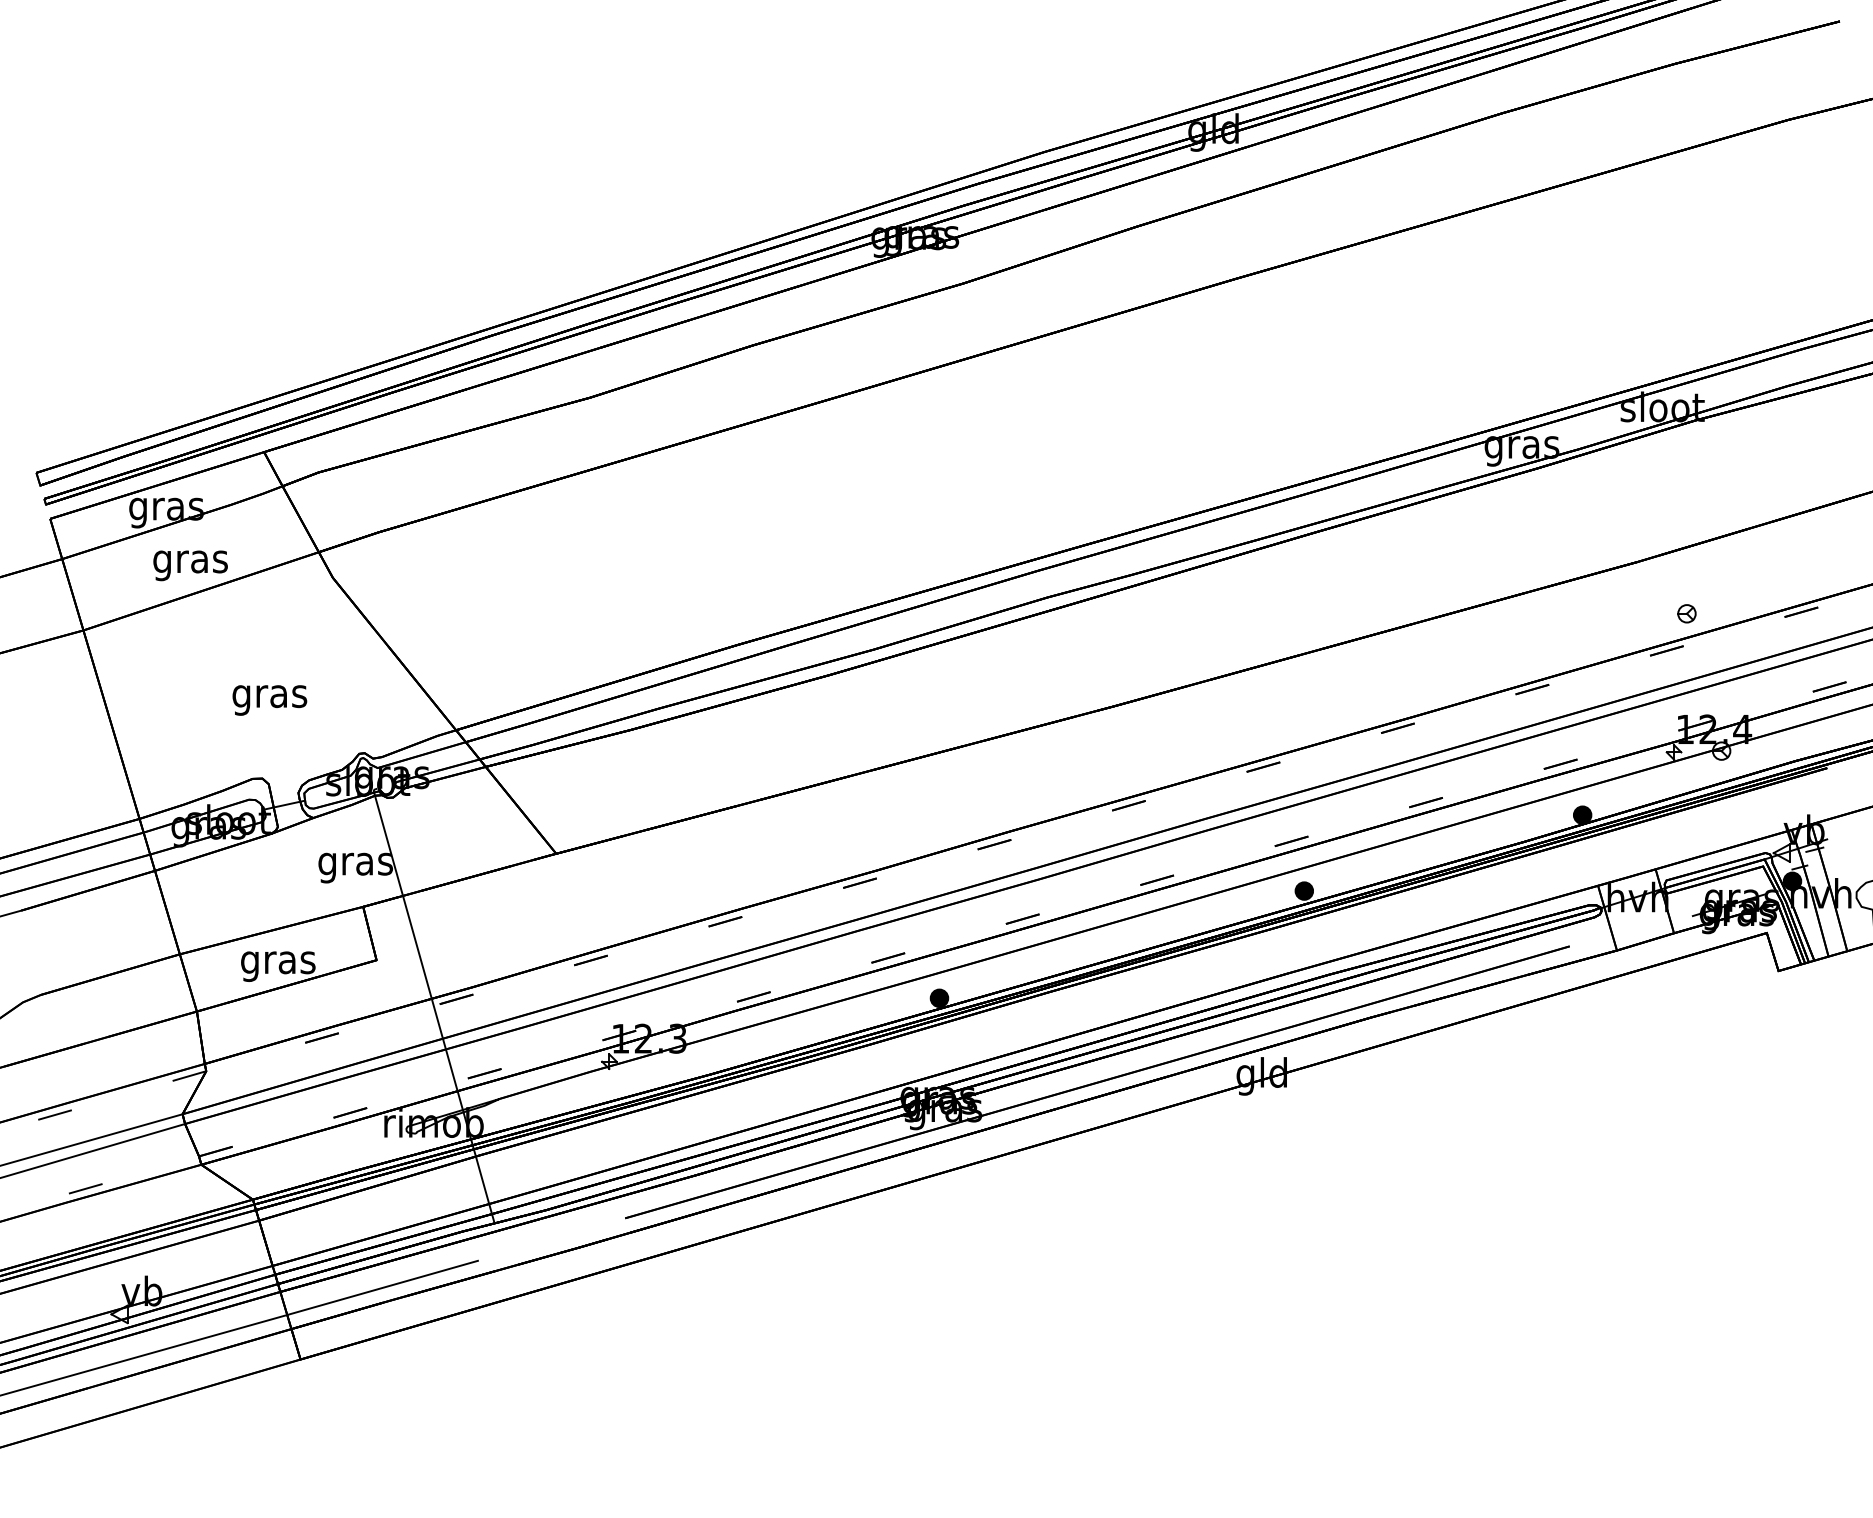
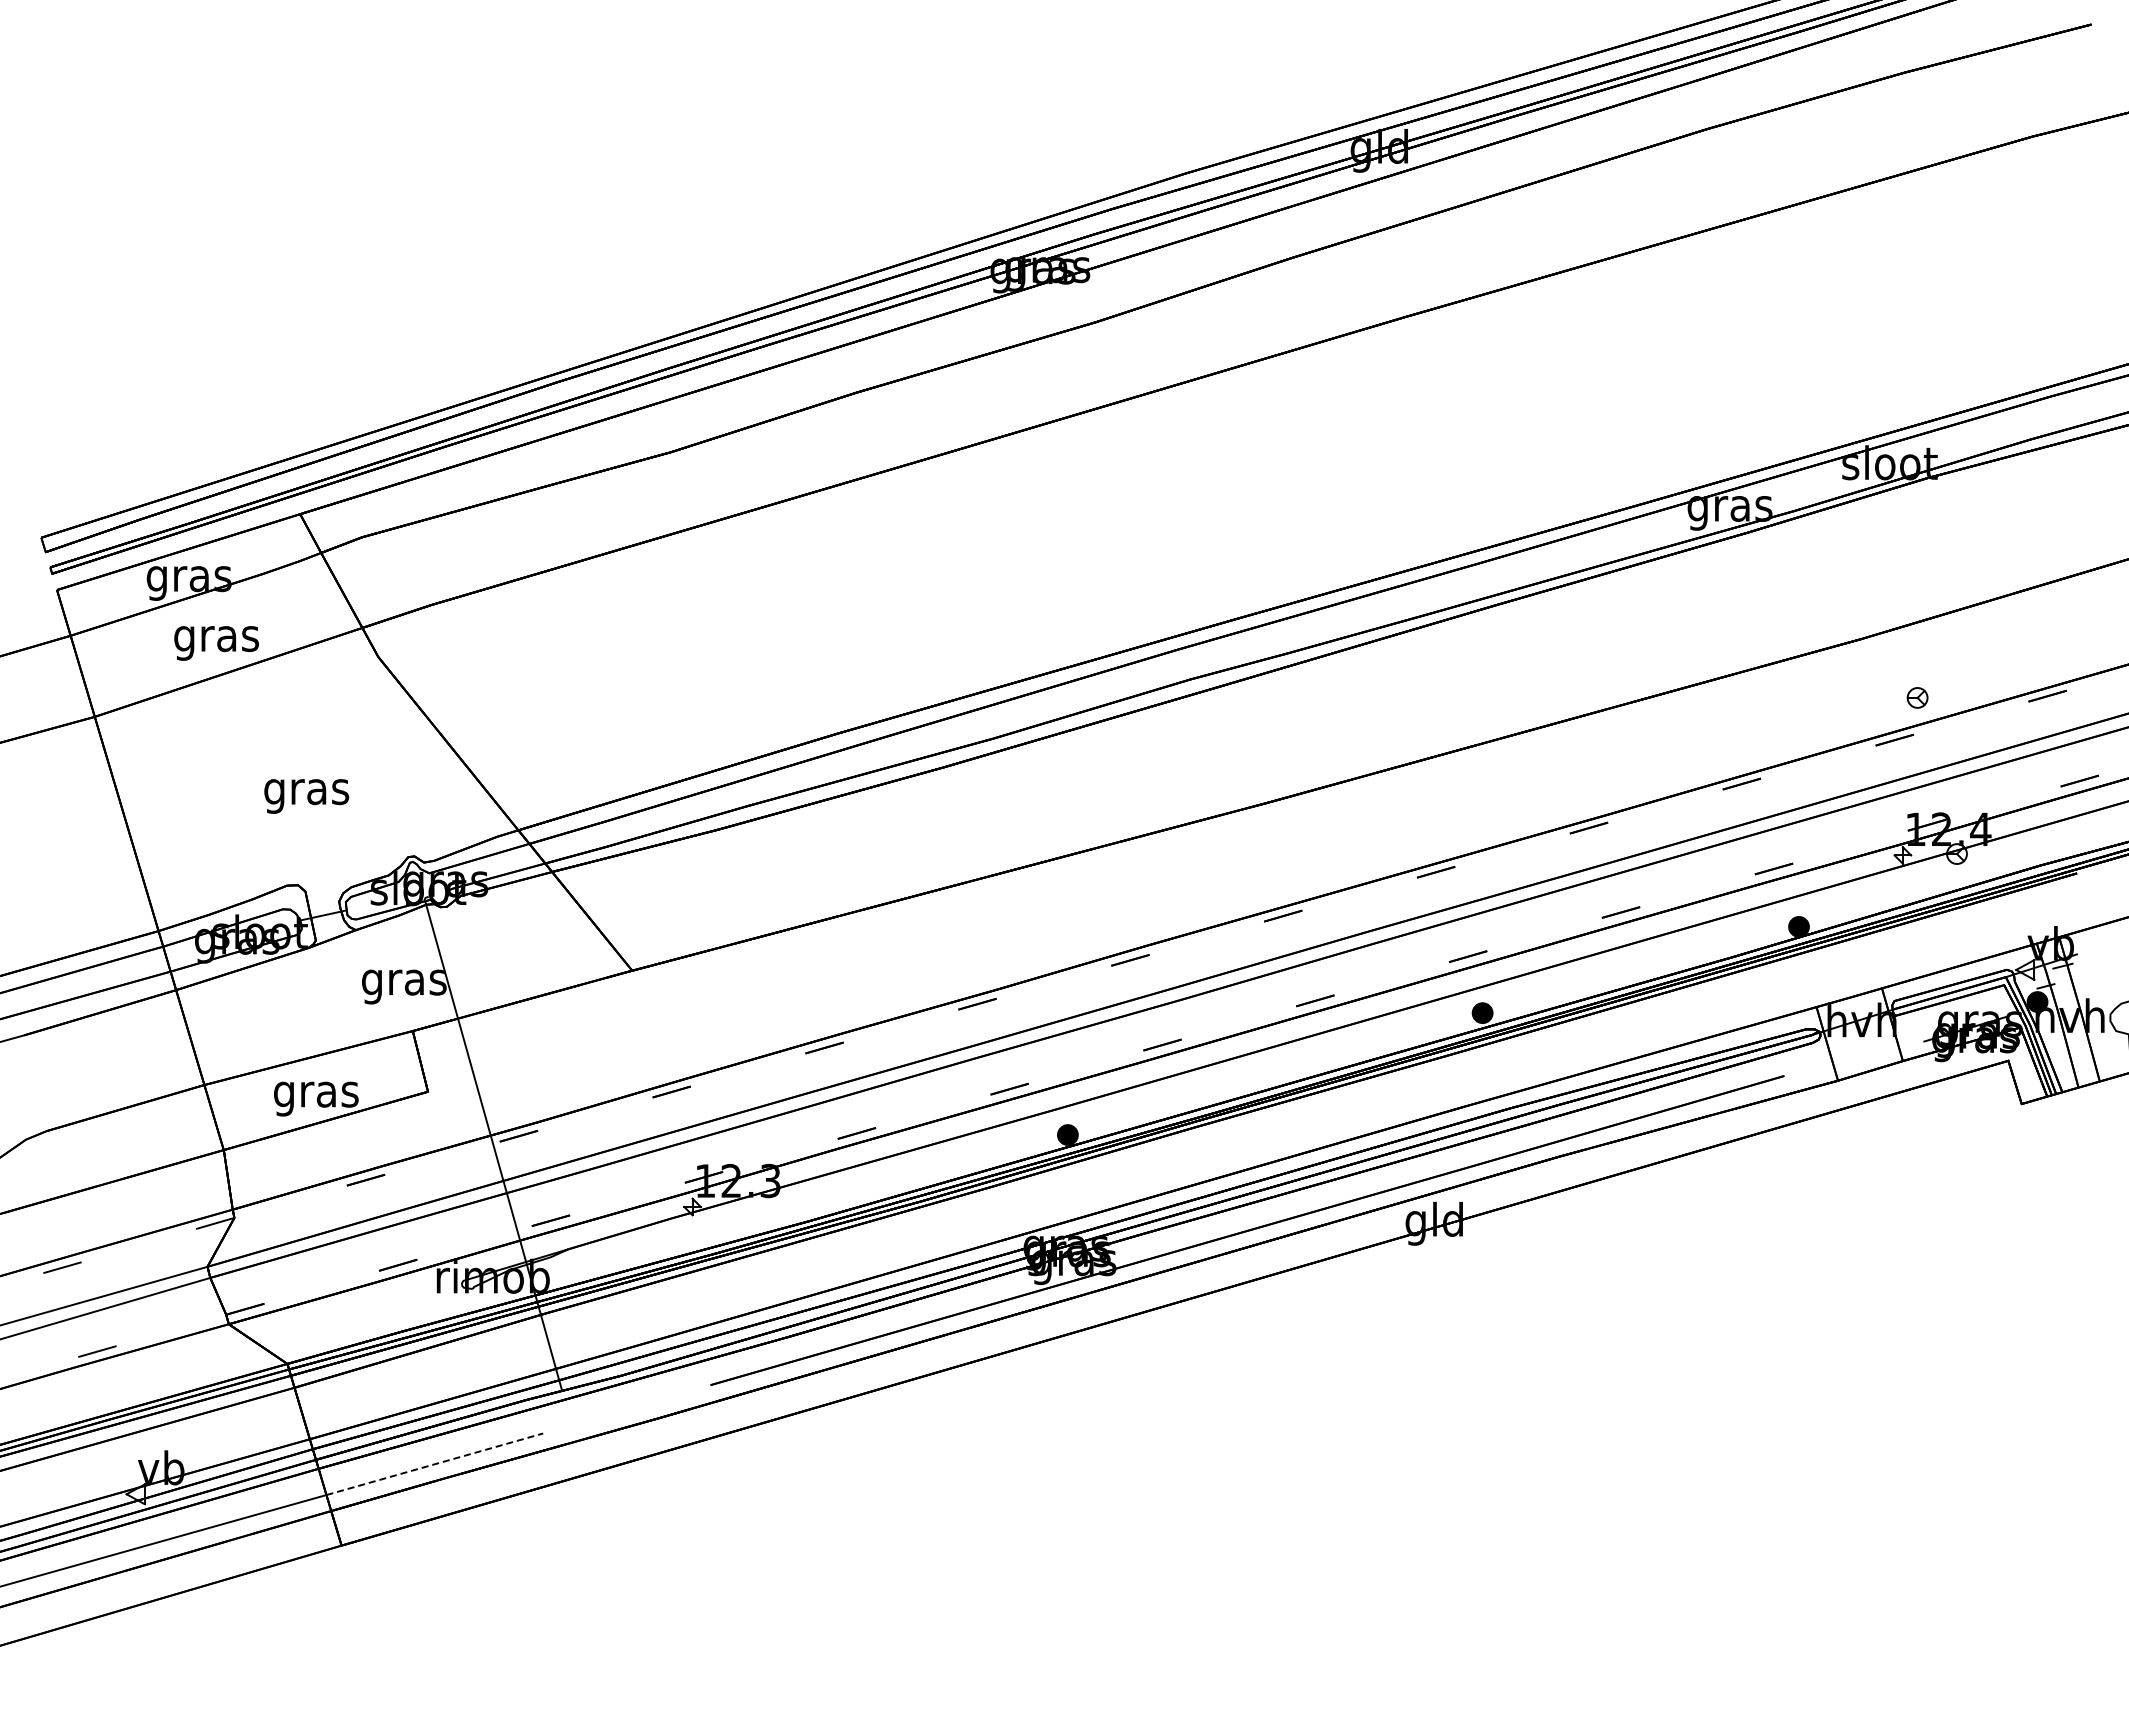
line: (382, 1288) -> (434, 1464), solid -> dashed

